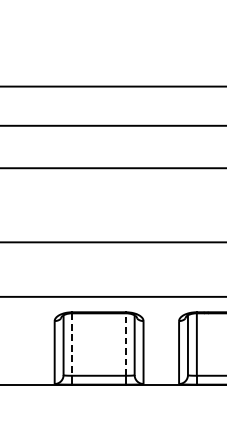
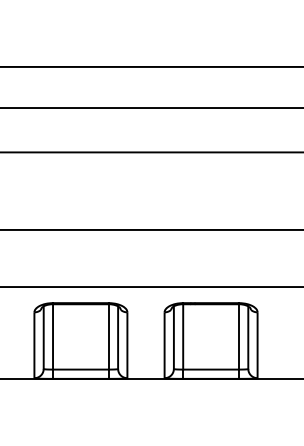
line: (72, 344) -> (53, 336), dashed -> solid
line: (125, 344) -> (108, 336), dashed -> solid

